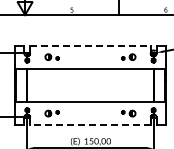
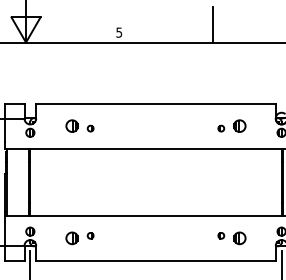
line: (90, 45) -> (156, 102), dashed -> solid
line: (89, 124) -> (154, 260), dashed -> solid

